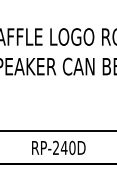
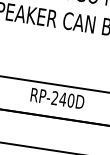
text: (58, 147) -> (57, 98), moved

